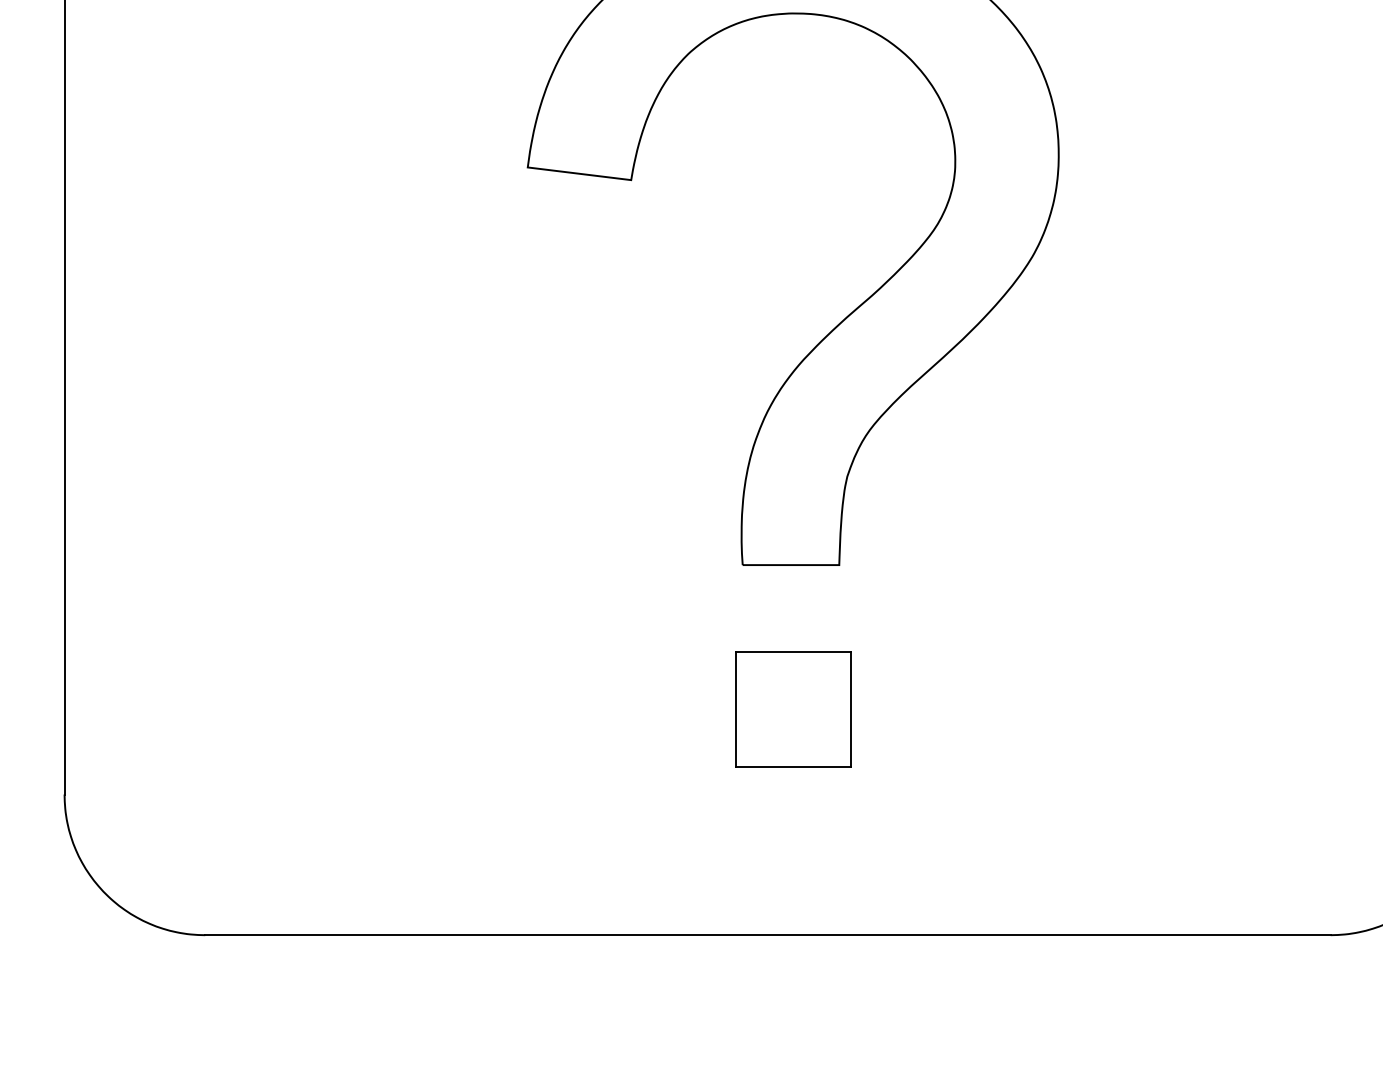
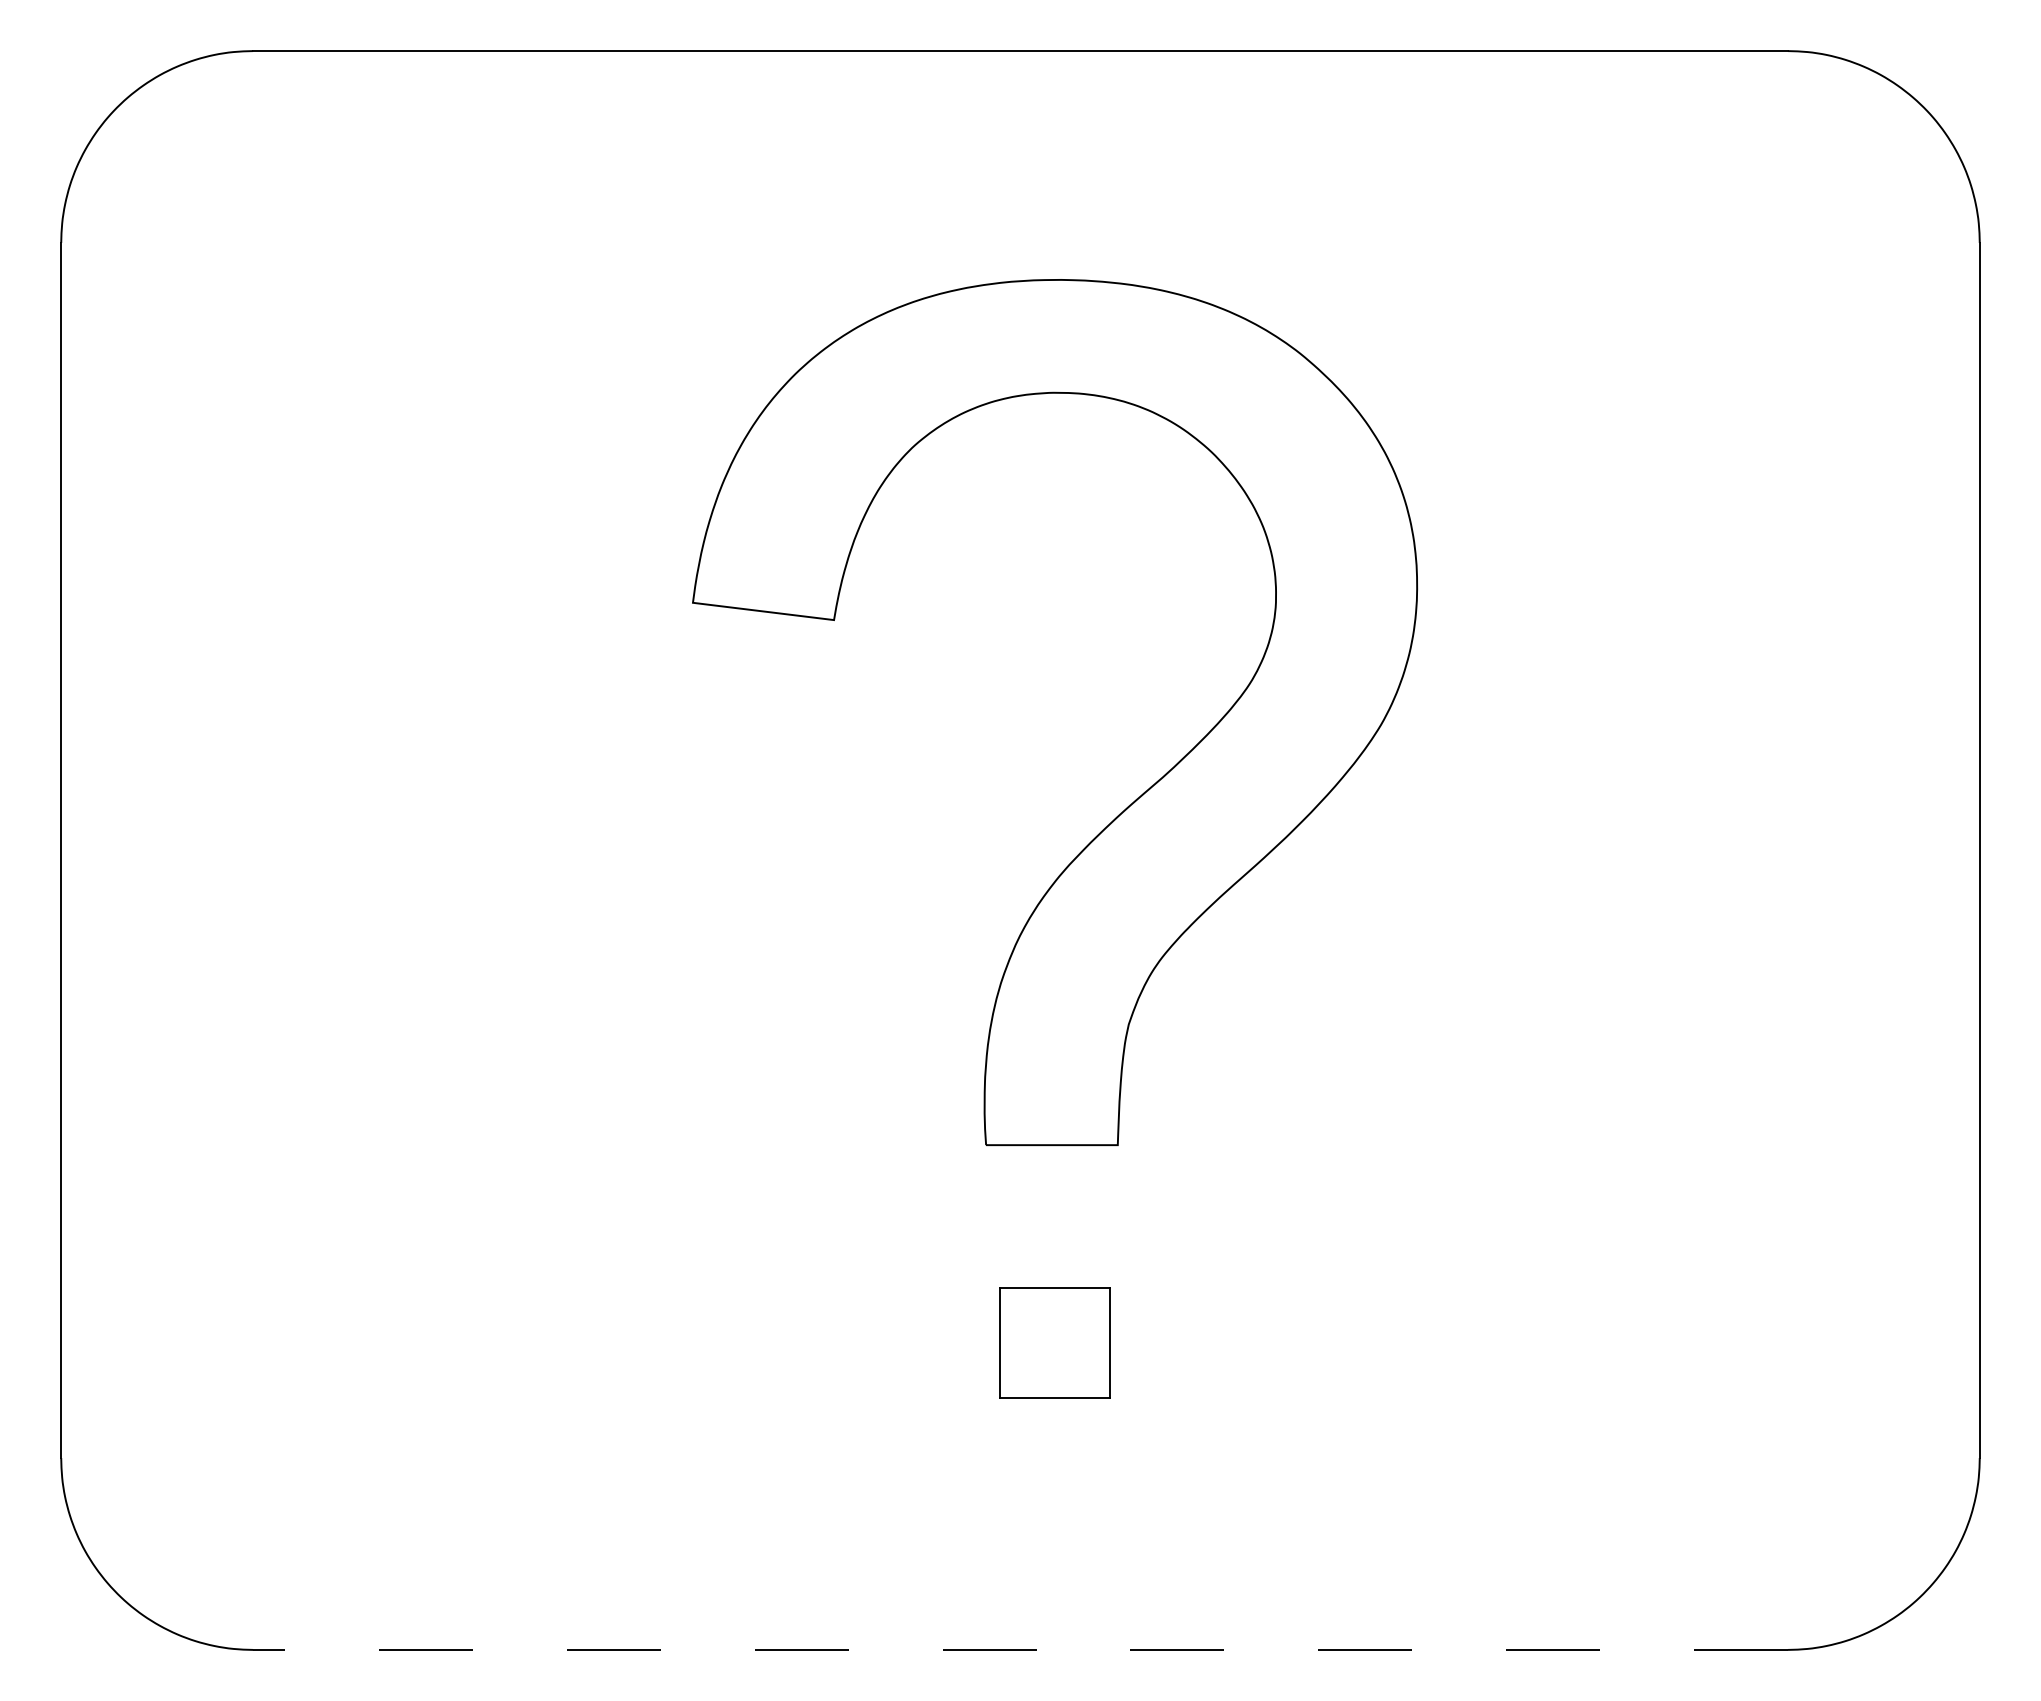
part: (793, 709) -> (1055, 1342), size x0.7
line: (767, 934) -> (1020, 1649), solid -> dashed

